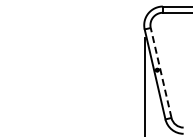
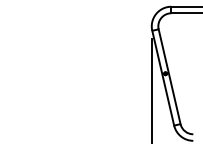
line: (161, 72) -> (169, 76), dashed -> solid

